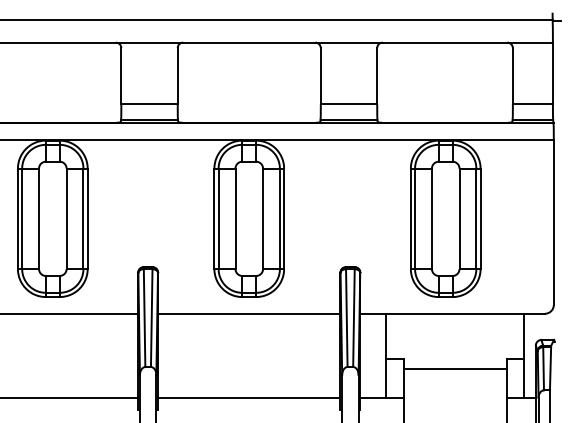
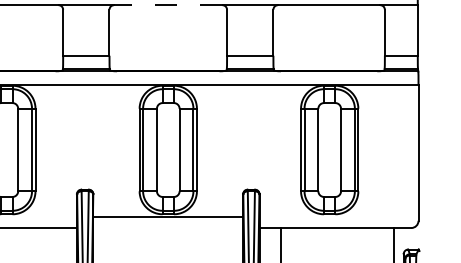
line: (248, 42) -> (167, 5), solid -> dashed
line: (249, 313) -> (168, 216), moved

